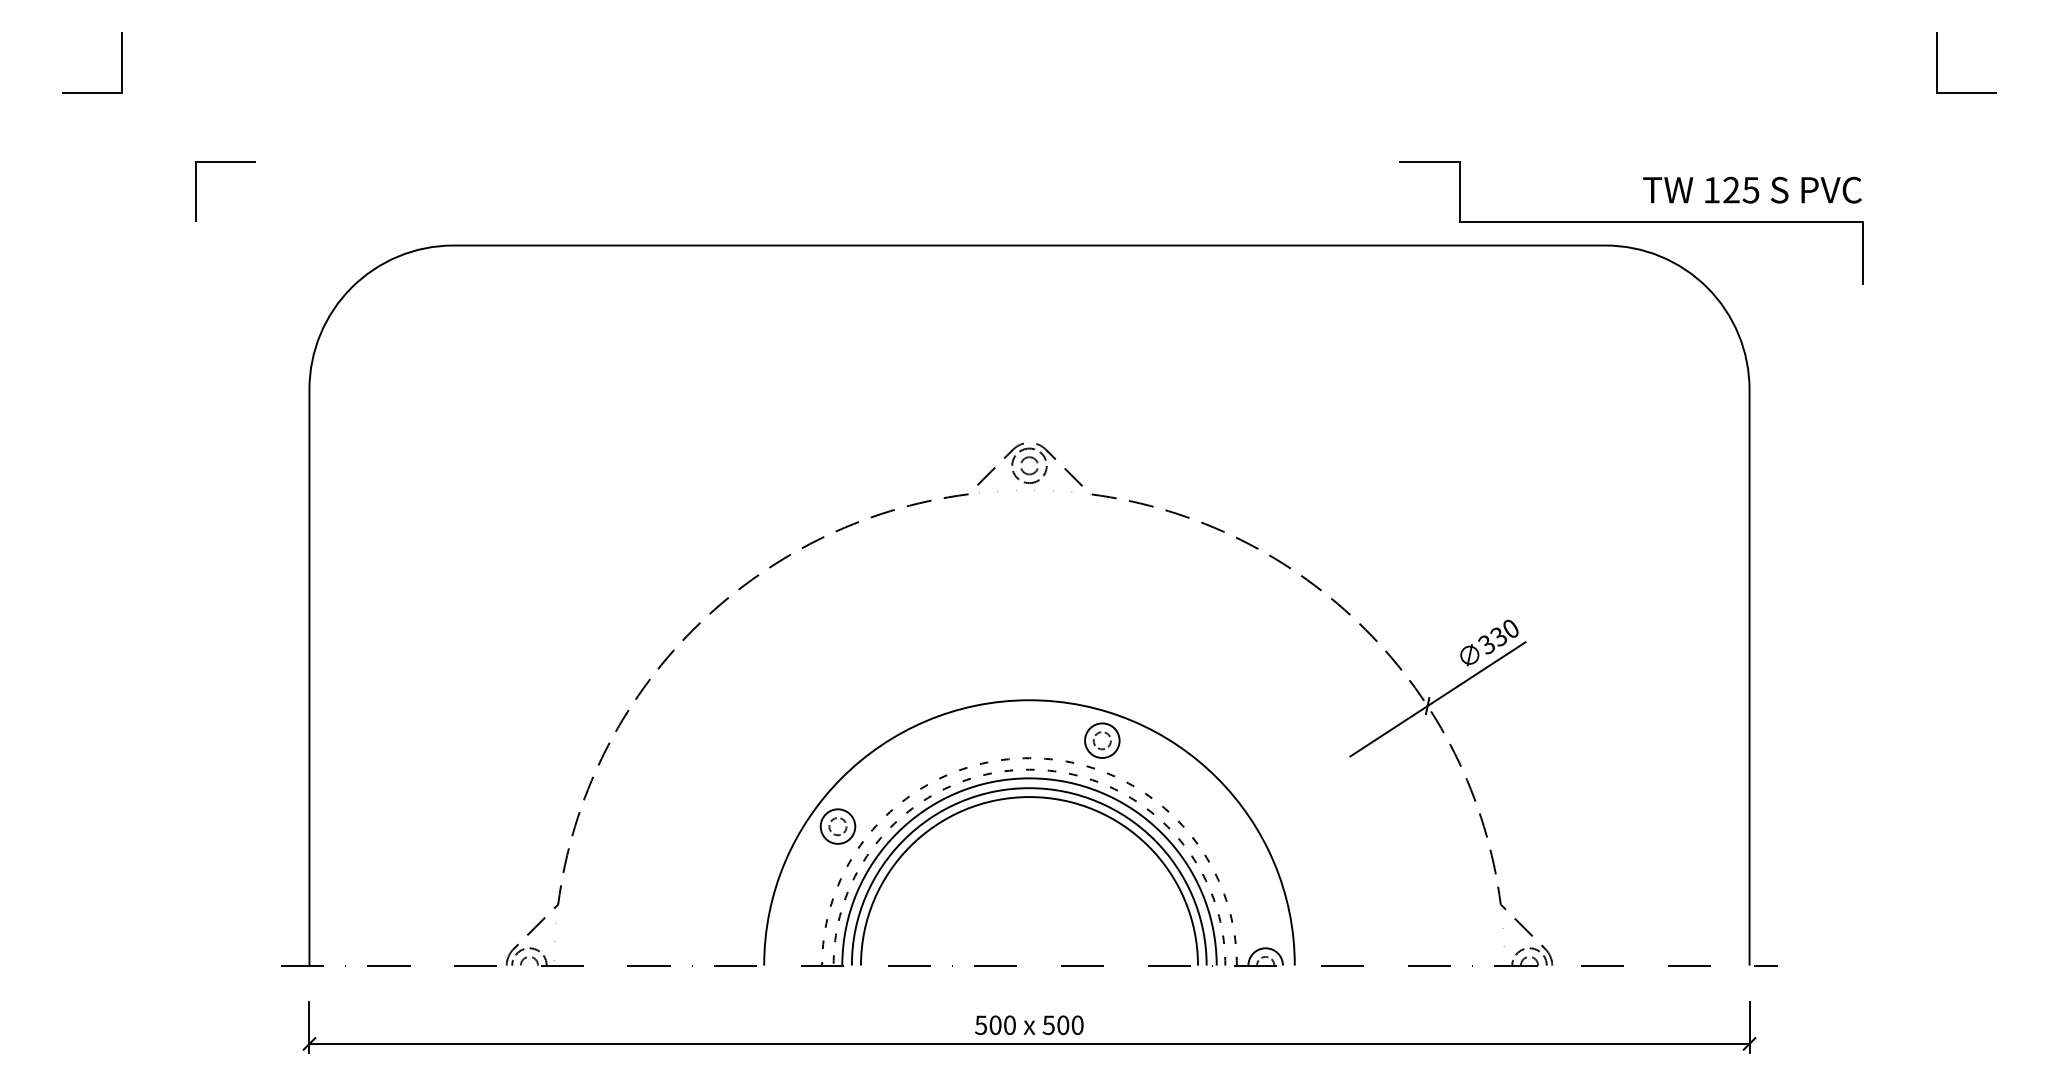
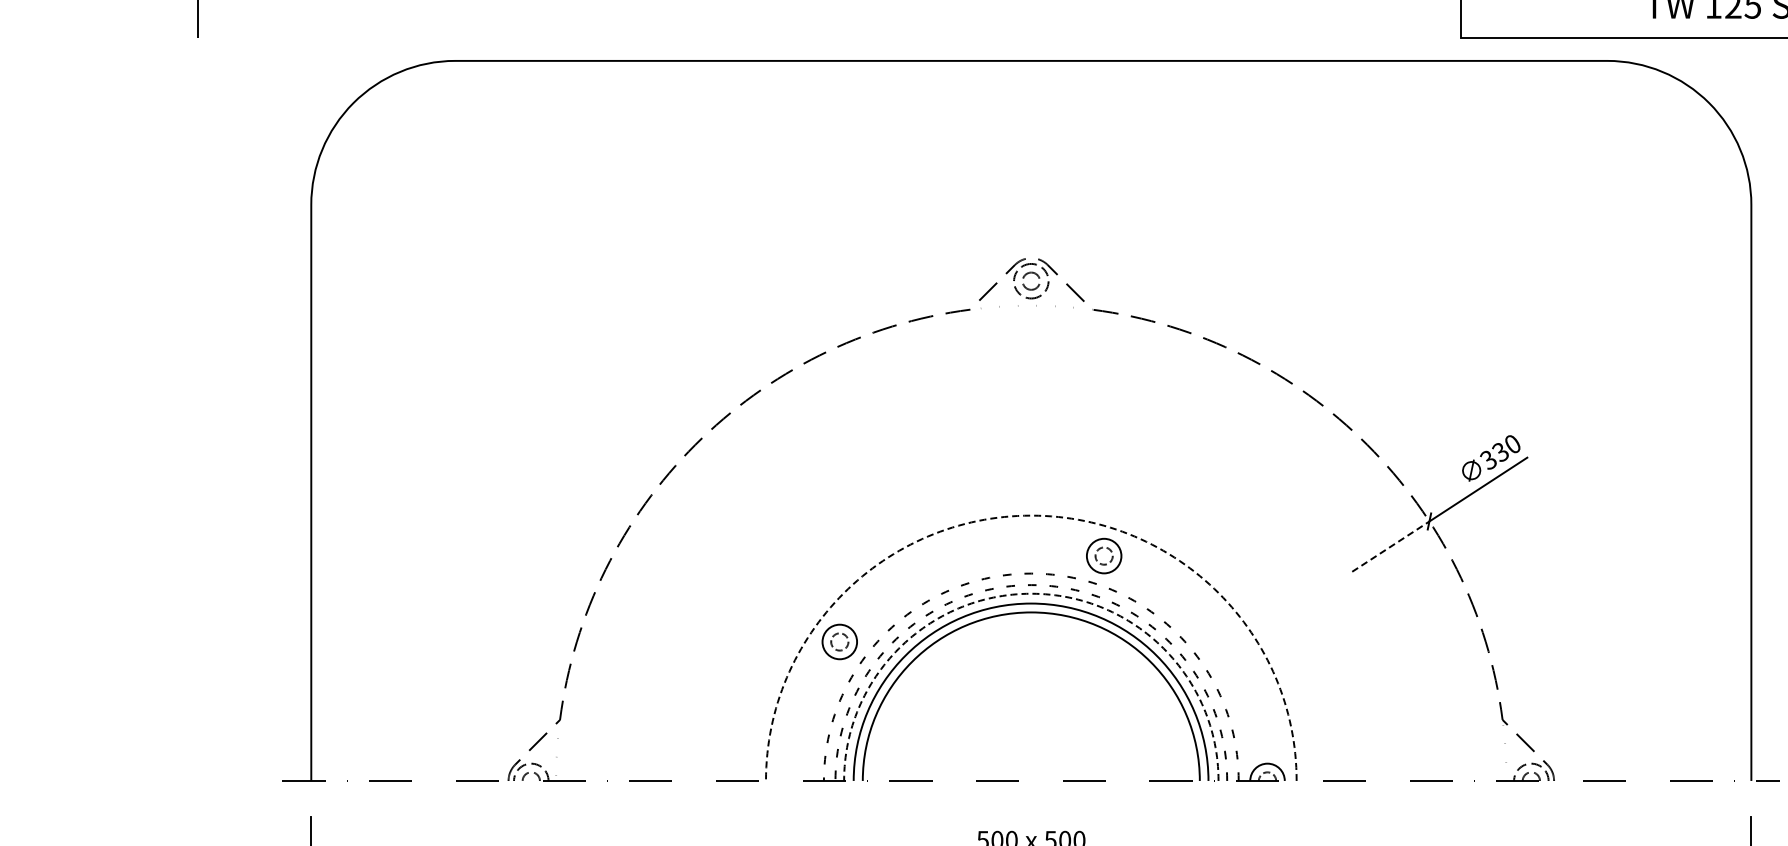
arc: (1029, 700) -> (1031, 515), solid -> dashed
line: (1389, 730) -> (1391, 545), solid -> dashed
arc: (1029, 778) -> (1031, 593), solid -> dashed

